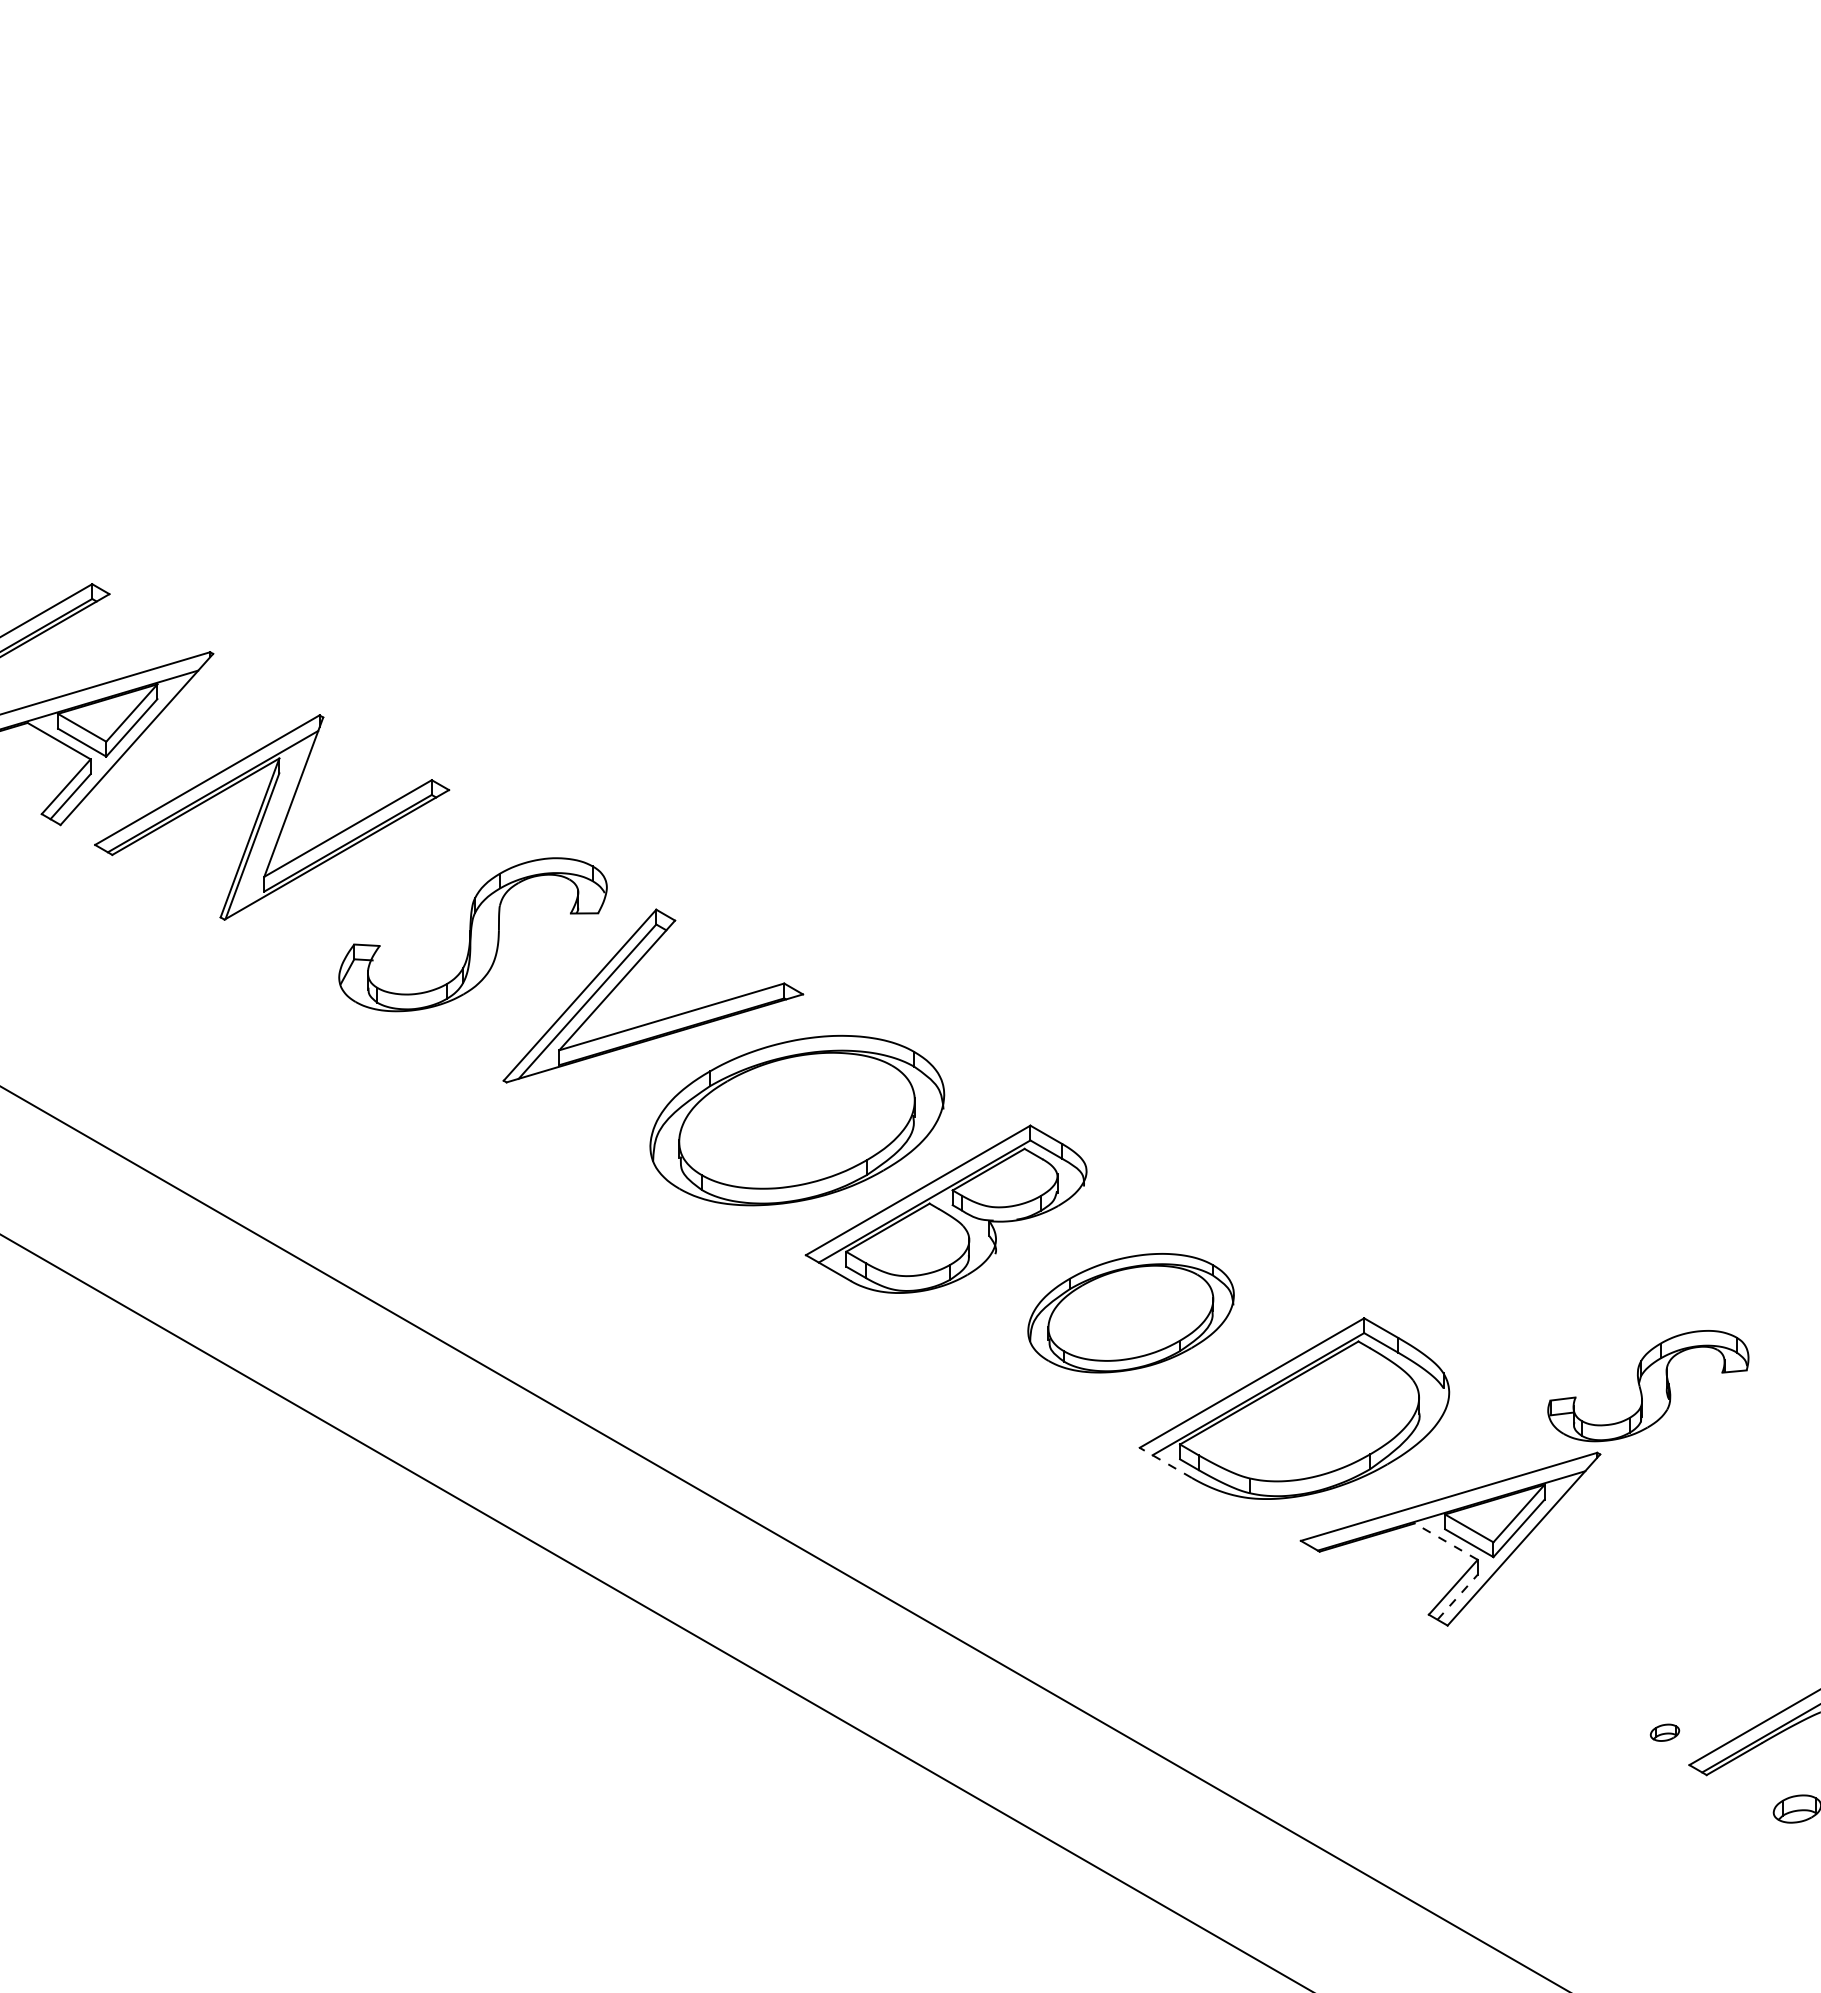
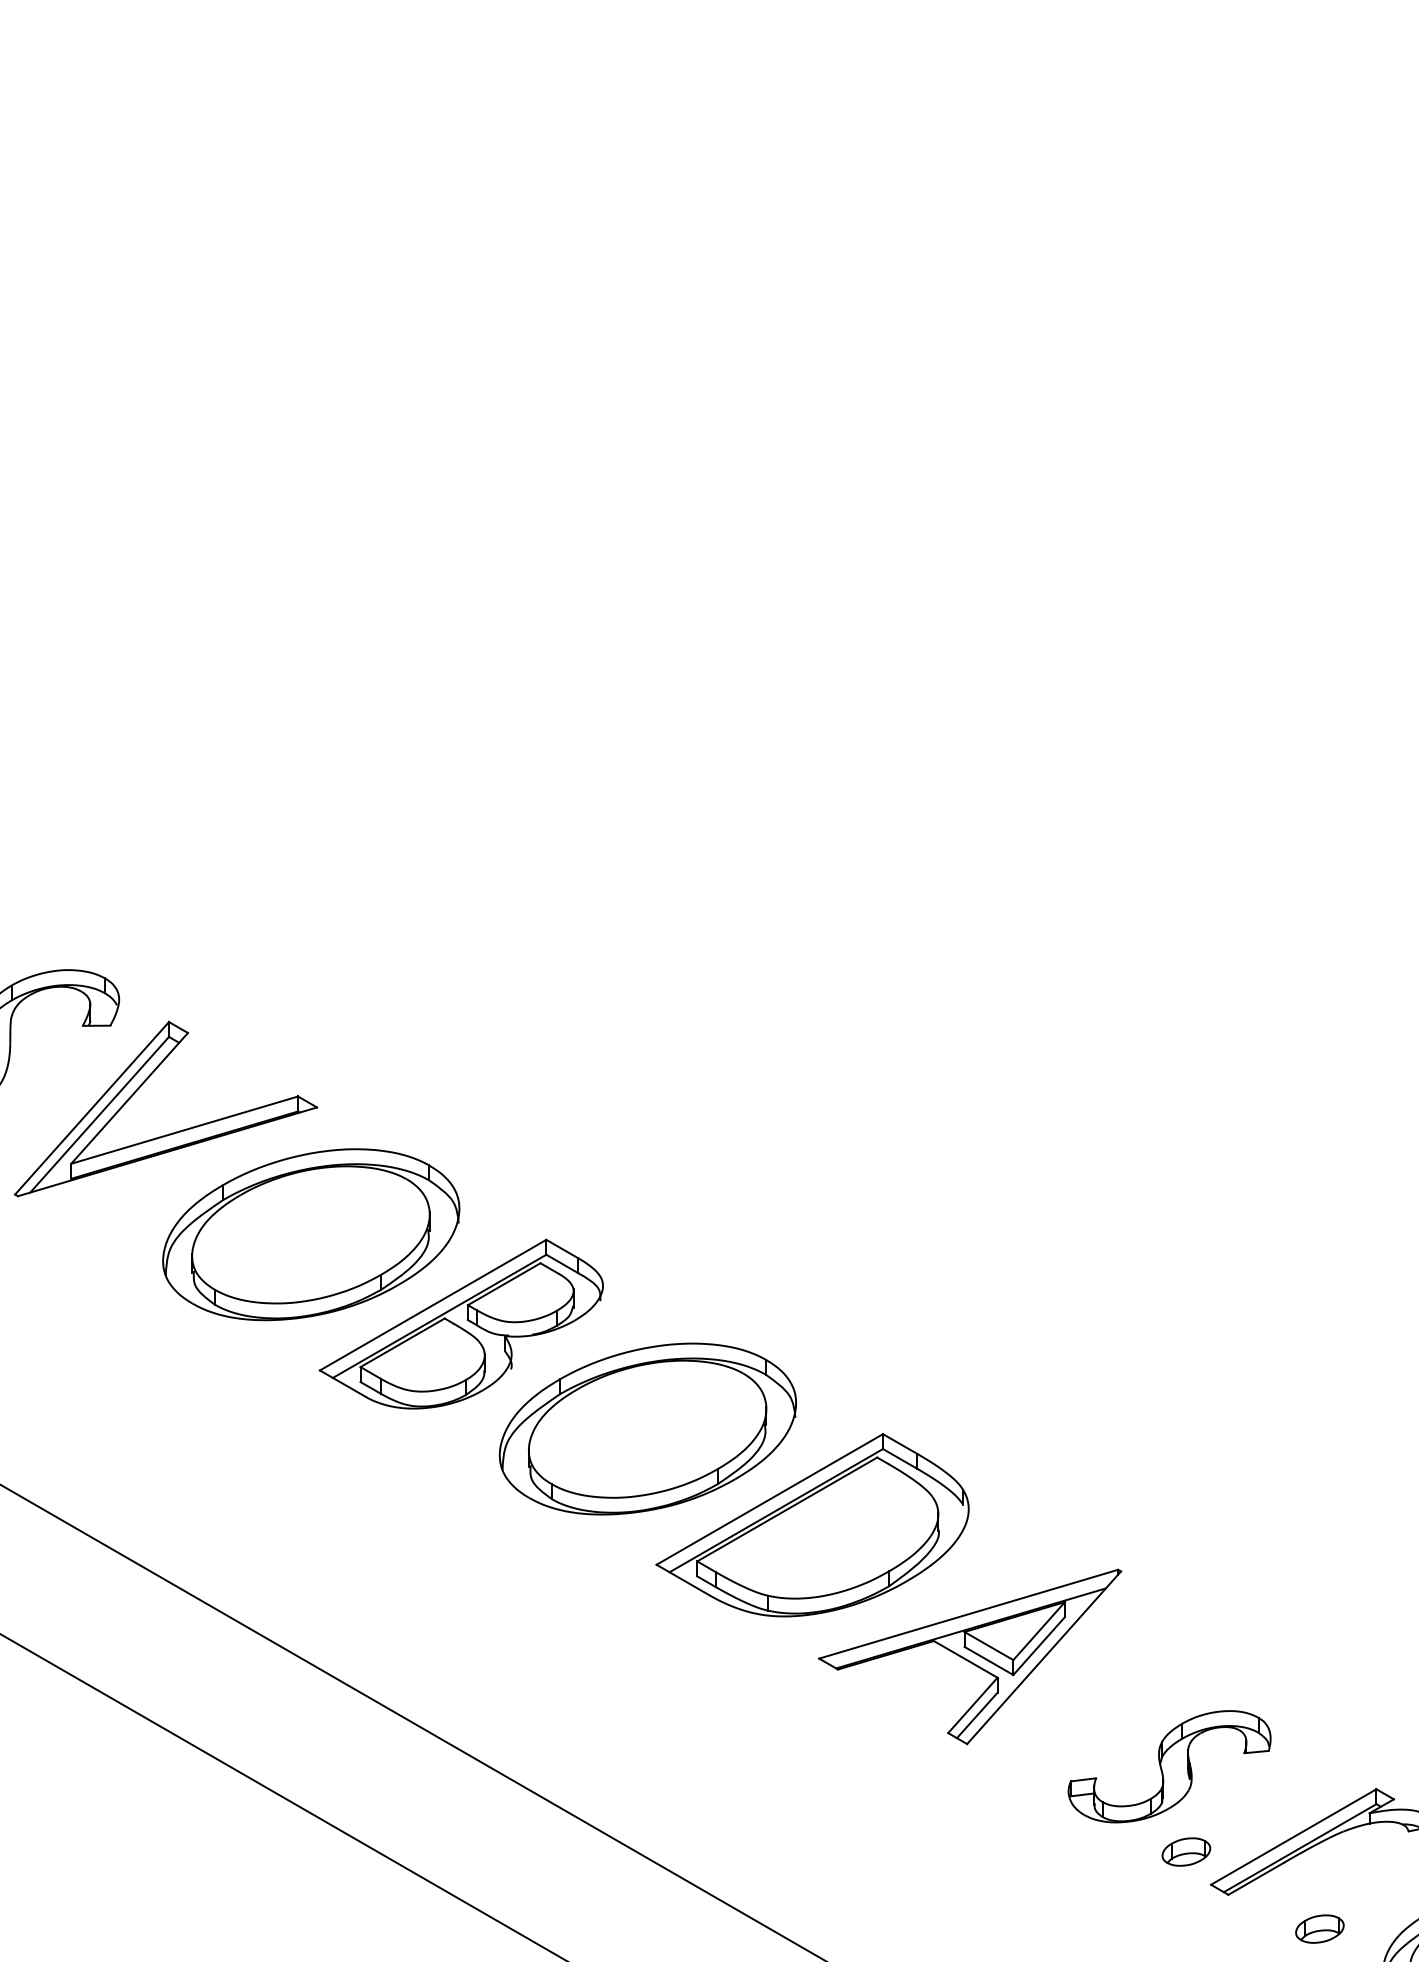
part: (1130, 1312) -> (647, 1428), size x1.43
part: (1648, 1386) -> (1169, 1767), moved
line: (1165, 1462) -> (682, 1579), dashed -> solid
line: (1445, 1541) -> (965, 1659), dashed -> solid
line: (1457, 1596) -> (977, 1714), dashed -> solid
part: (1664, 1732) -> (1185, 1851), size x1.67

